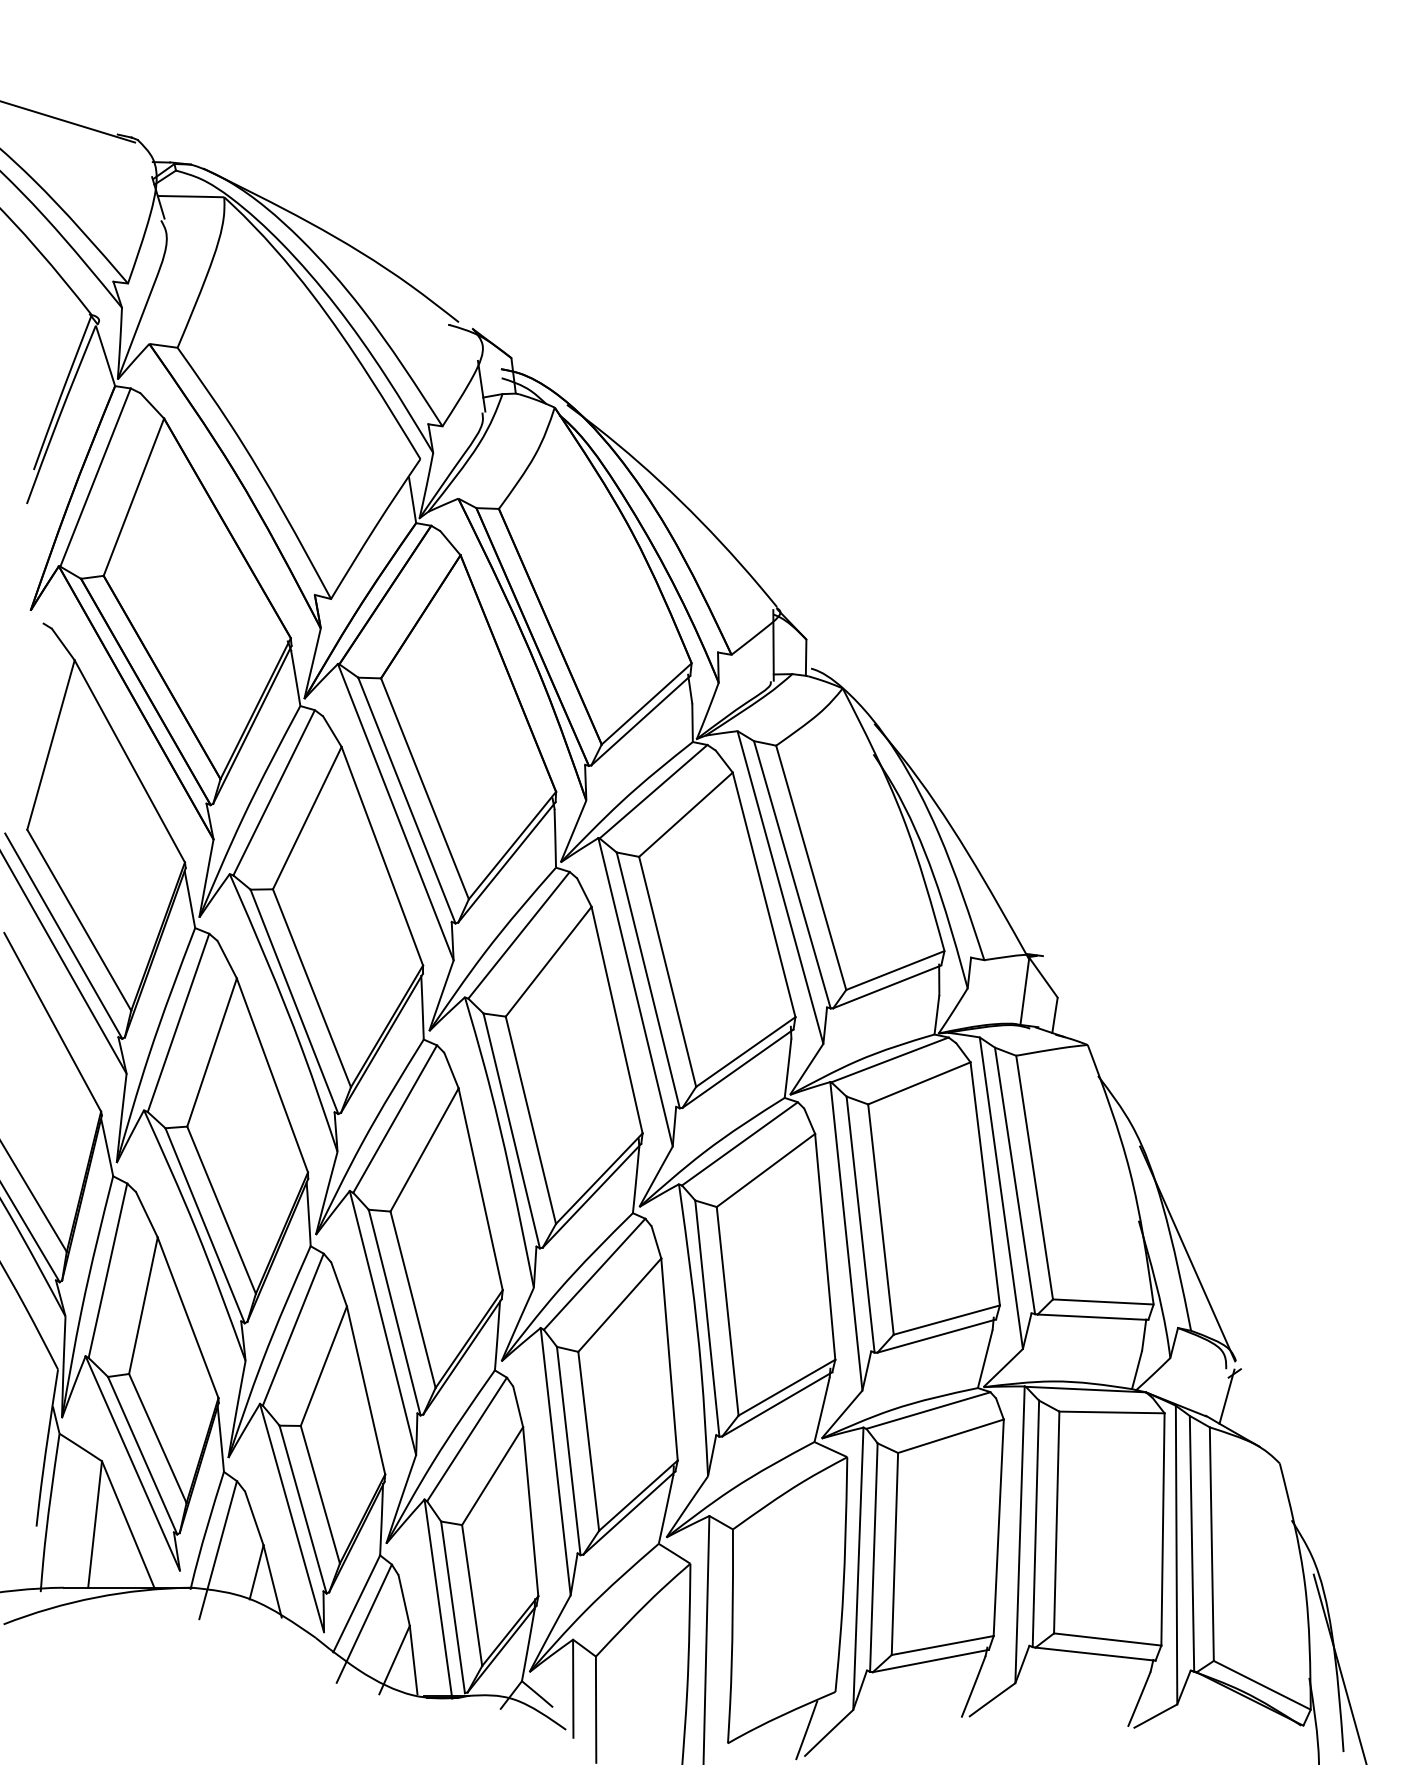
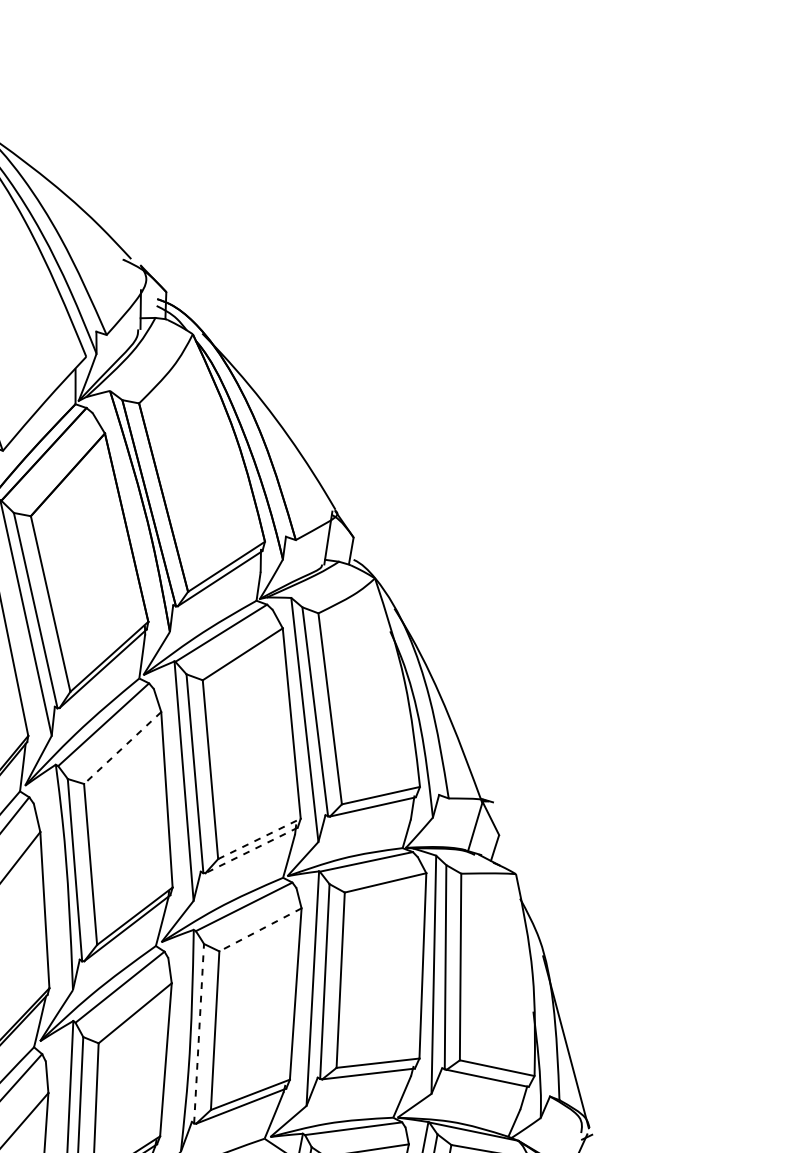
line: (548, 961) -> (122, 747), solid -> dashed
line: (745, 1052) -> (259, 839), solid -> dashed
line: (738, 1068) -> (252, 850), solid -> dashed
line: (765, 1170) -> (260, 929), solid -> dashed
line: (707, 1318) -> (199, 1033), solid -> dashed

